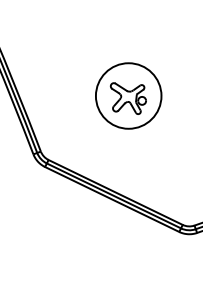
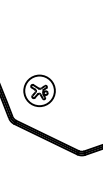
part: (128, 95) -> (39, 90), moved

